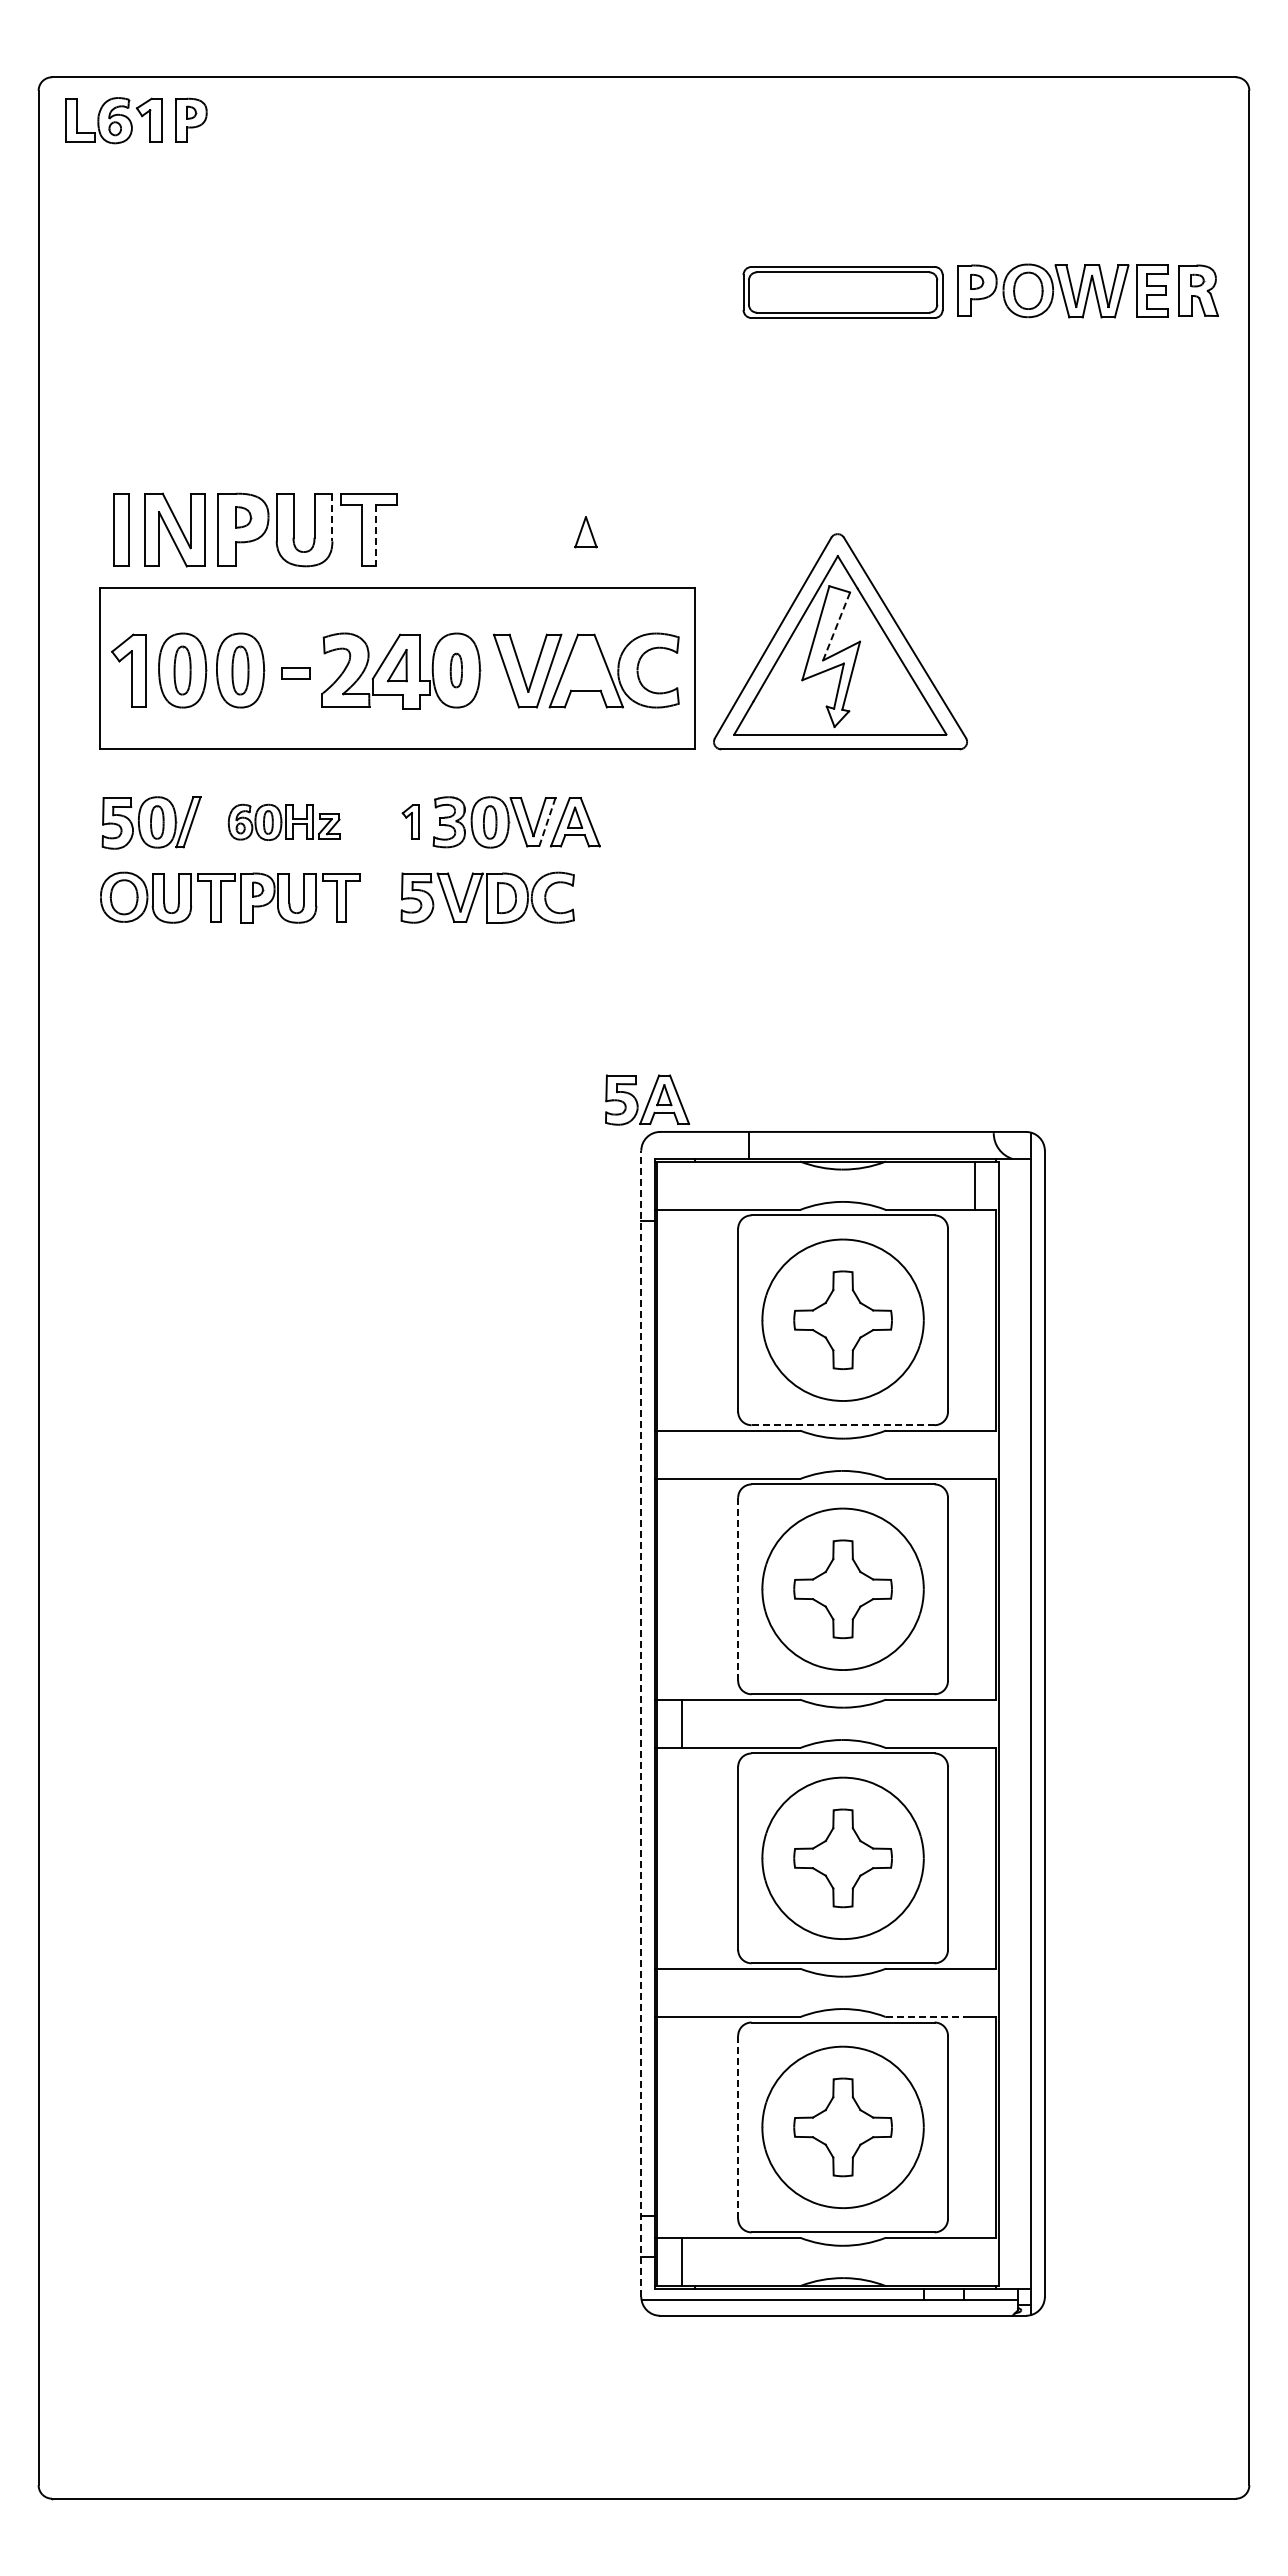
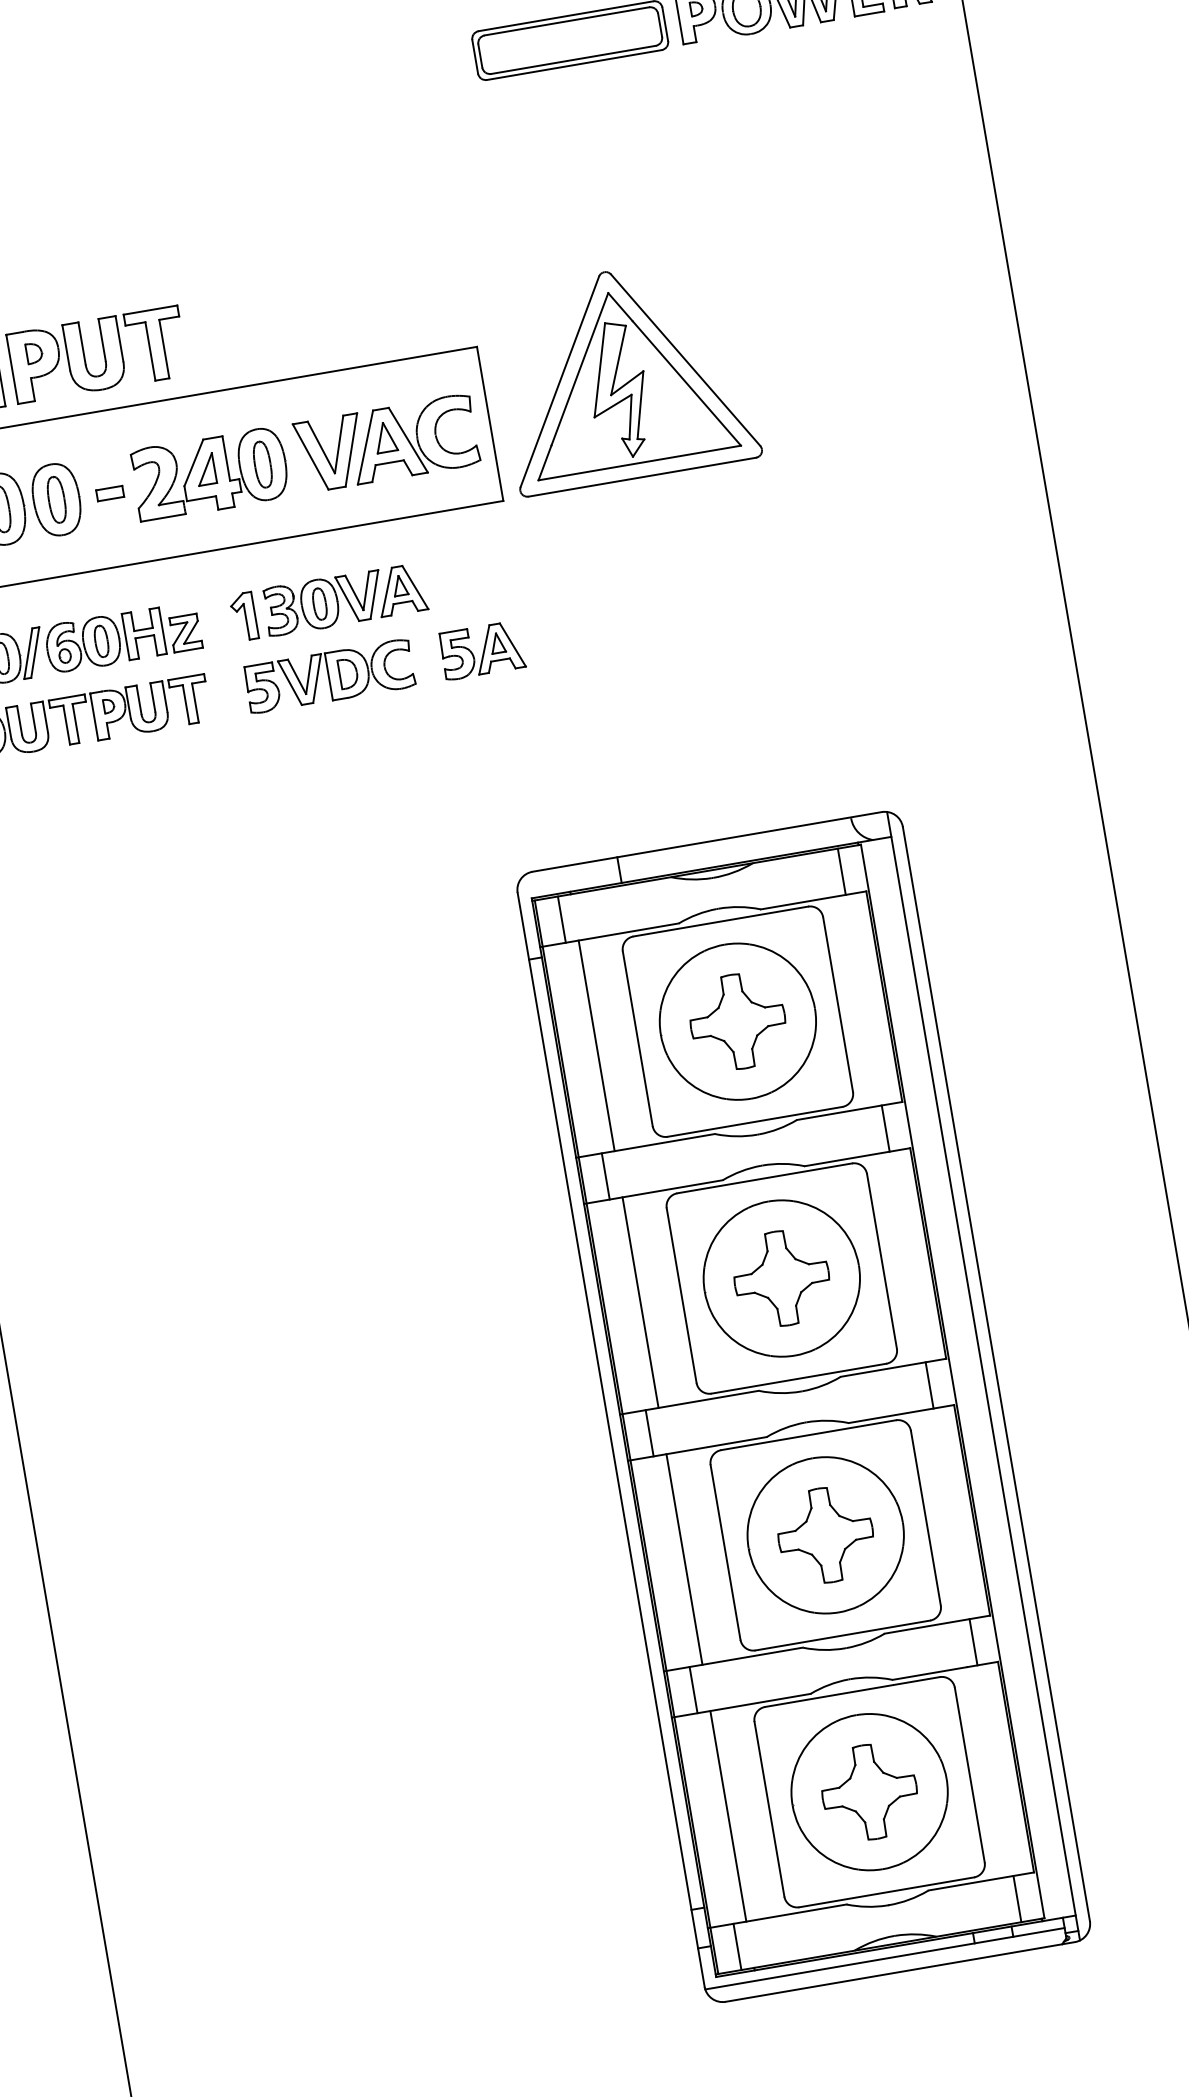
line: (332, 517) -> (119, 338), dashed -> solid
part: (585, 532) -> (385, 437), moved
line: (376, 535) -> (164, 348), dashed -> solid
line: (836, 626) -> (618, 360), dashed -> solid
part: (456, 670) -> (262, 464), size x1.43
part: (410, 821) -> (243, 616), size x1.43
part: (284, 822) -> (123, 637), size x1.43
line: (547, 822) -> (374, 594), dashed -> solid
part: (647, 1099) -> (482, 650), moved
line: (681, 1185) -> (561, 919), added
line: (695, 1319) -> (596, 1045), added
line: (842, 1425) -> (754, 1122), dashed -> solid
line: (681, 1454) -> (605, 1176), added
line: (974, 1454) -> (885, 1128), added
line: (738, 1588) -> (681, 1294), dashed -> solid
line: (695, 1589) -> (640, 1302), added
line: (641, 1723) -> (611, 1439), dashed -> solid
line: (974, 1723) -> (929, 1385), added
line: (695, 1858) -> (684, 1559), added
line: (681, 1992) -> (693, 1689), added
line: (974, 1992) -> (973, 1641), added
line: (925, 2017) -> (930, 1673), dashed -> solid
line: (738, 2126) -> (769, 1808), dashed -> solid
line: (695, 2127) -> (728, 1816), added
line: (974, 2261) -> (1016, 1898), added

